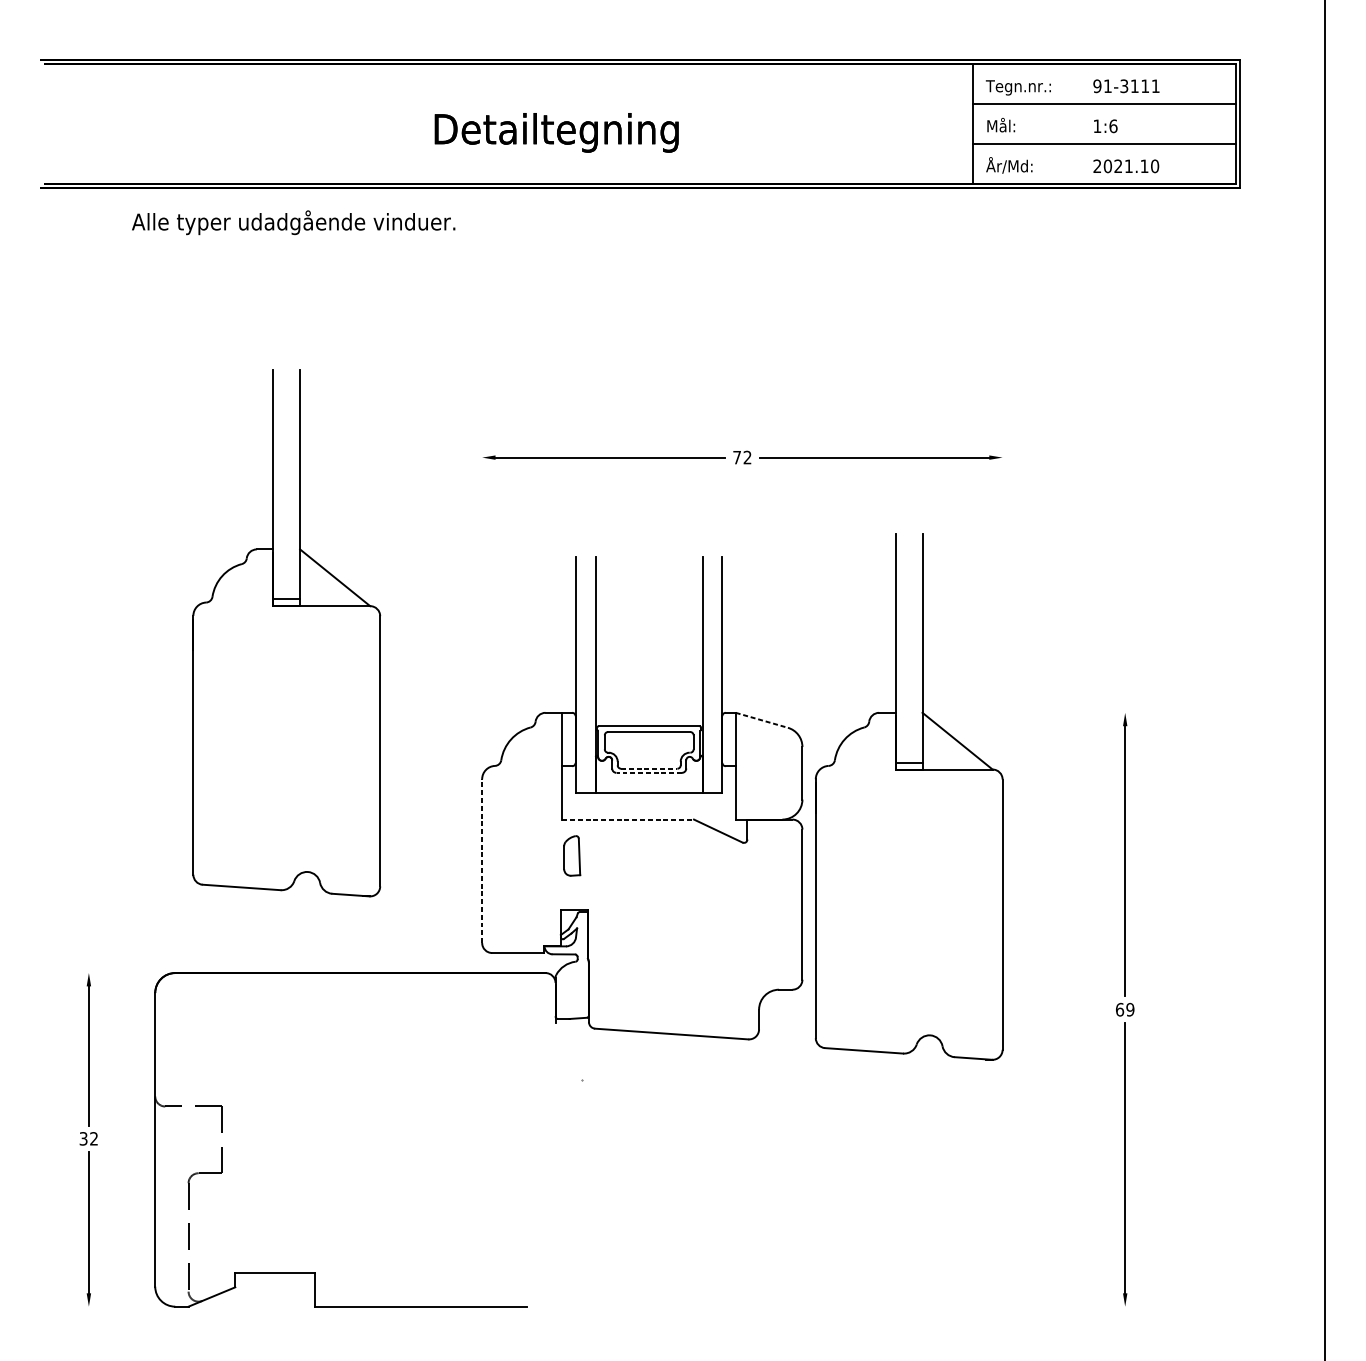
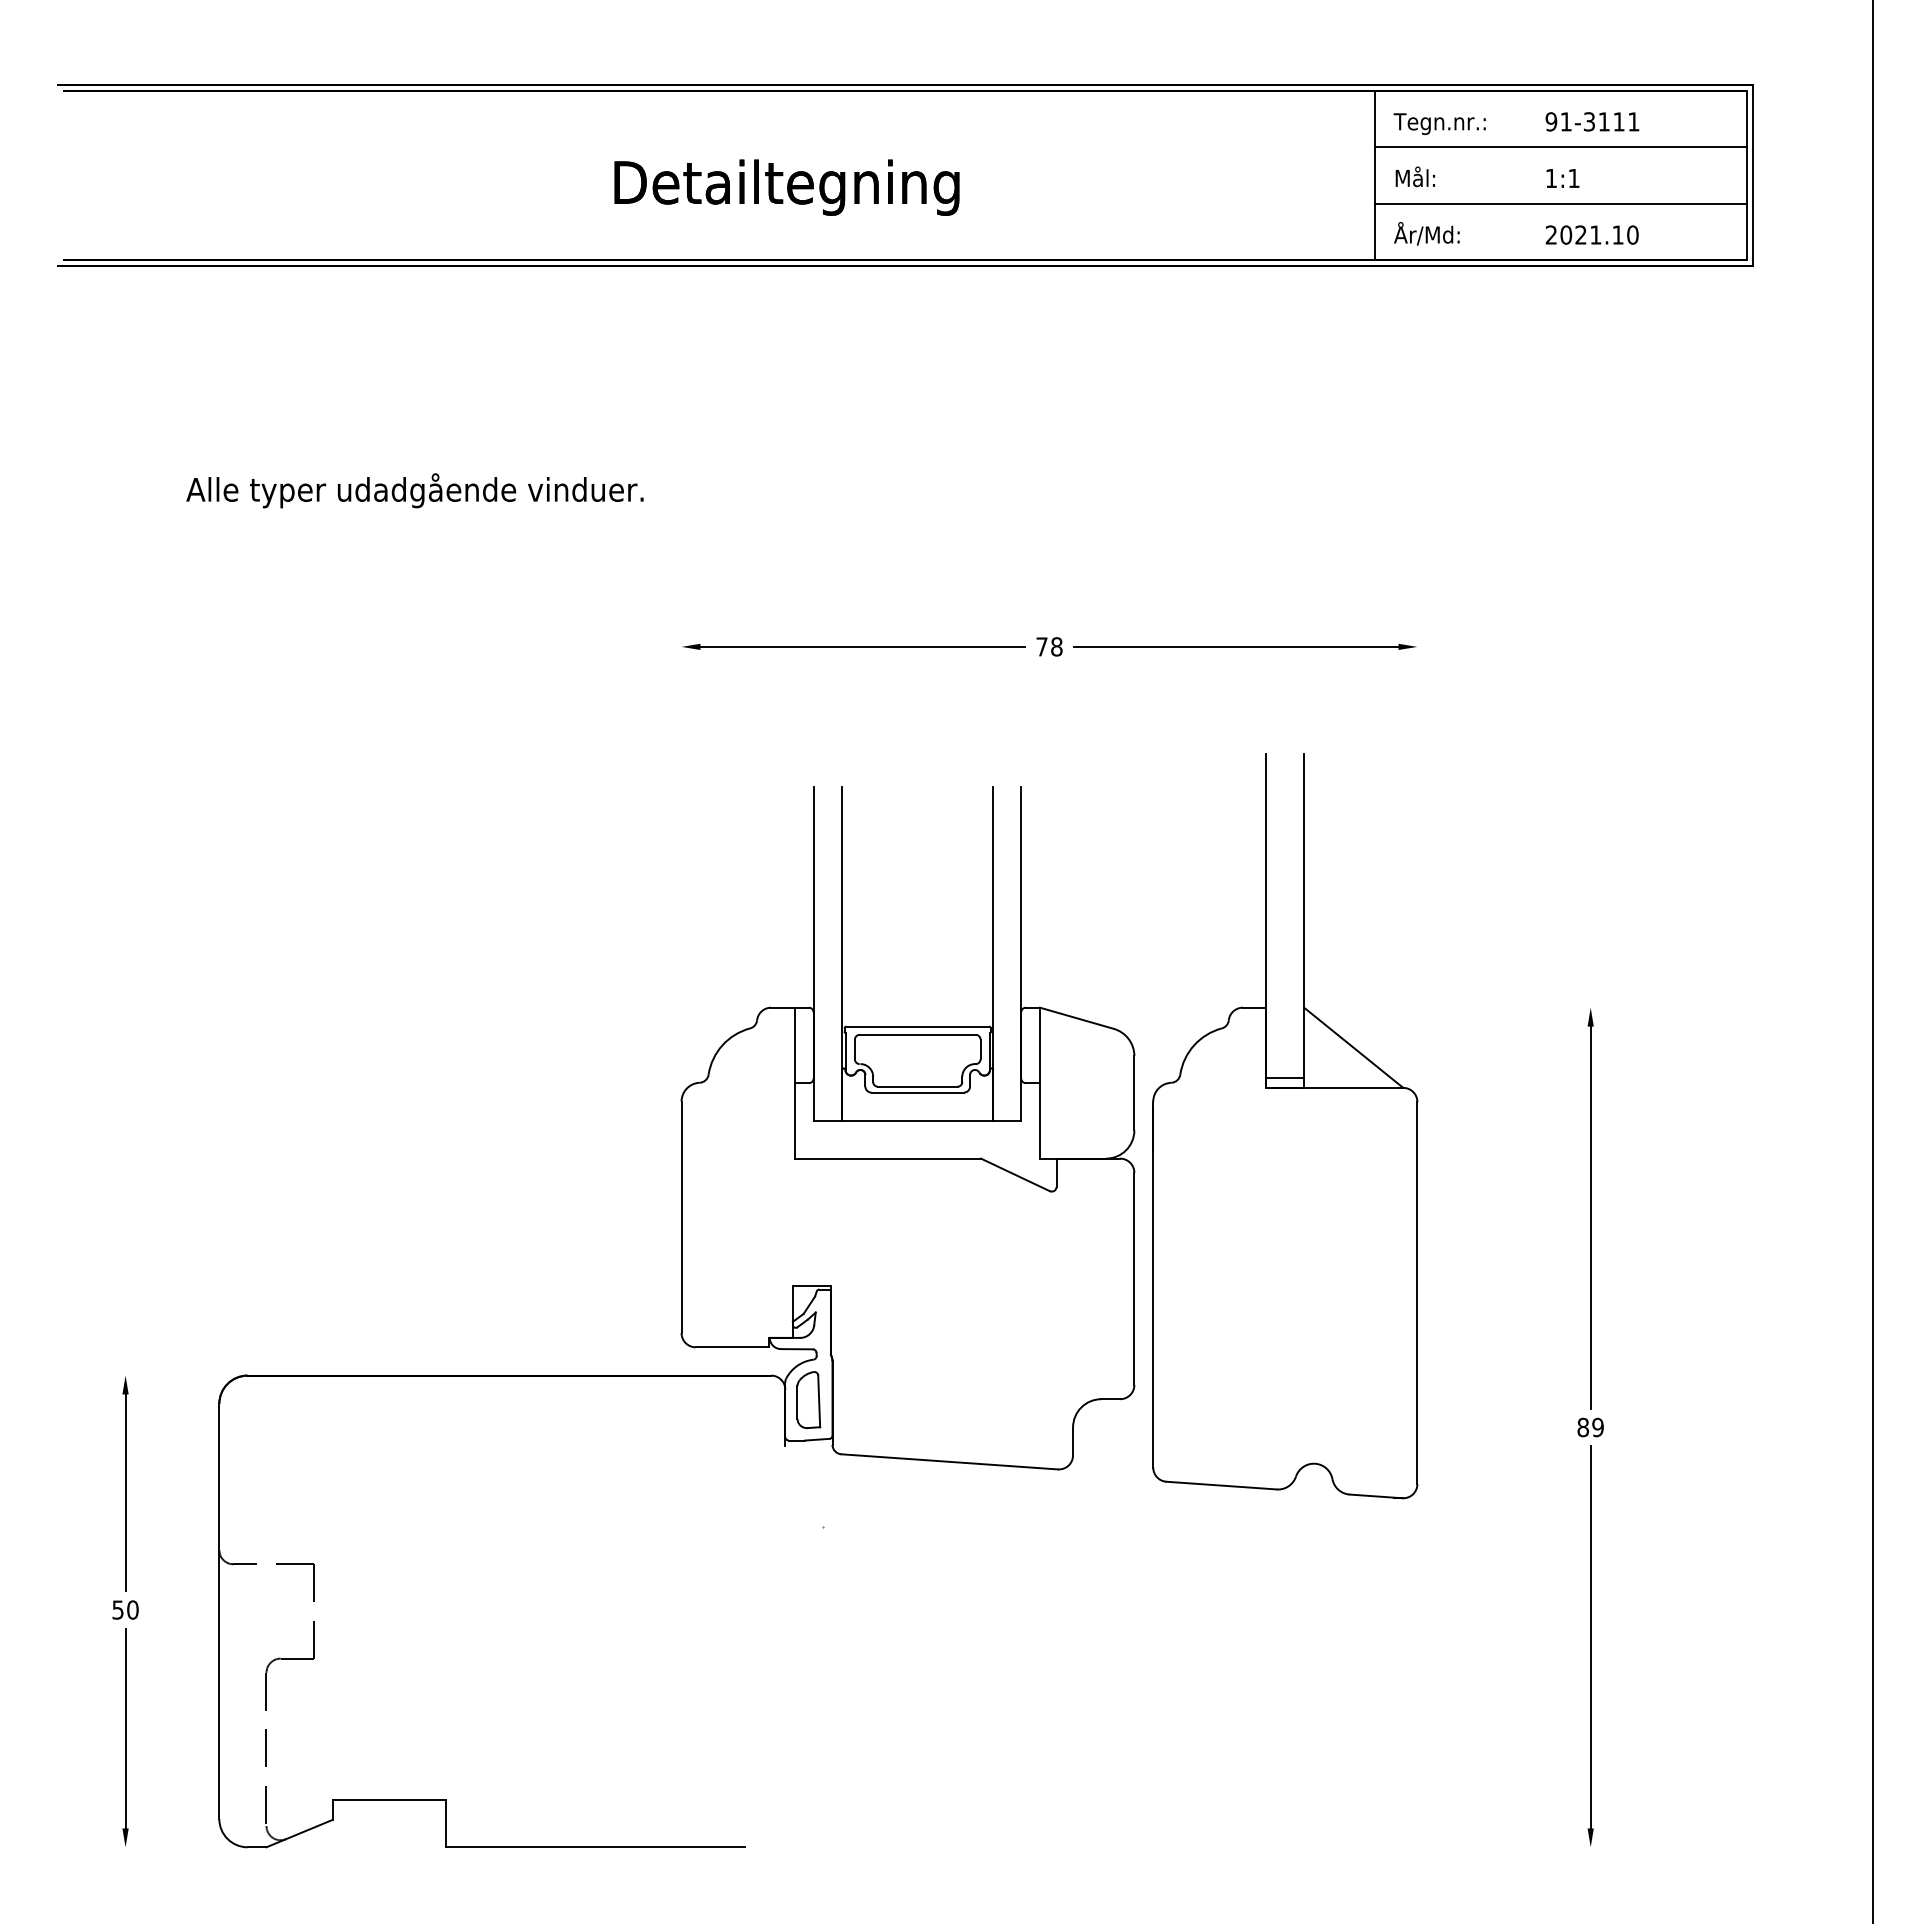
text: (1113, 126) -> (1573, 178), 1:6 -> 1:1
text: (293, 222) -> (414, 490), moved
text: (747, 457) -> (1056, 646), 72 -> 78
part: (286, 633) -> (405, 895), removed
line: (762, 720) -> (1077, 1018), dashed -> solid
line: (649, 768) -> (917, 1086), dashed -> solid
line: (649, 772) -> (917, 1092), dashed -> solid
line: (628, 819) -> (888, 1158), dashed -> solid
part: (571, 855) -> (808, 1399), moved
line: (482, 861) -> (681, 1217), dashed -> solid
text: (1120, 1009) -> (1583, 1426), 69 -> 89
text: (88, 1138) -> (125, 1609), 32 -> 50

